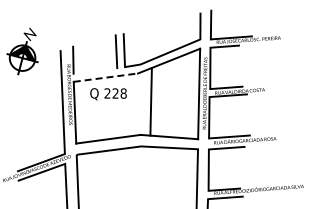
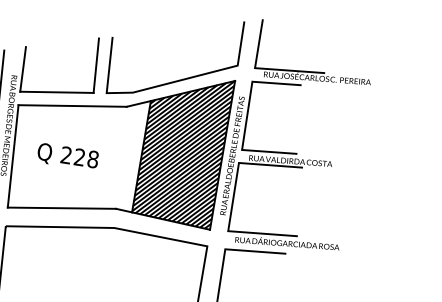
line: (95, 70) -> (57, 91), added
line: (106, 77) -> (73, 105), dashed -> solid
hatch: (175, 93) -> (183, 148), added
text: (108, 94) -> (67, 157), moved

